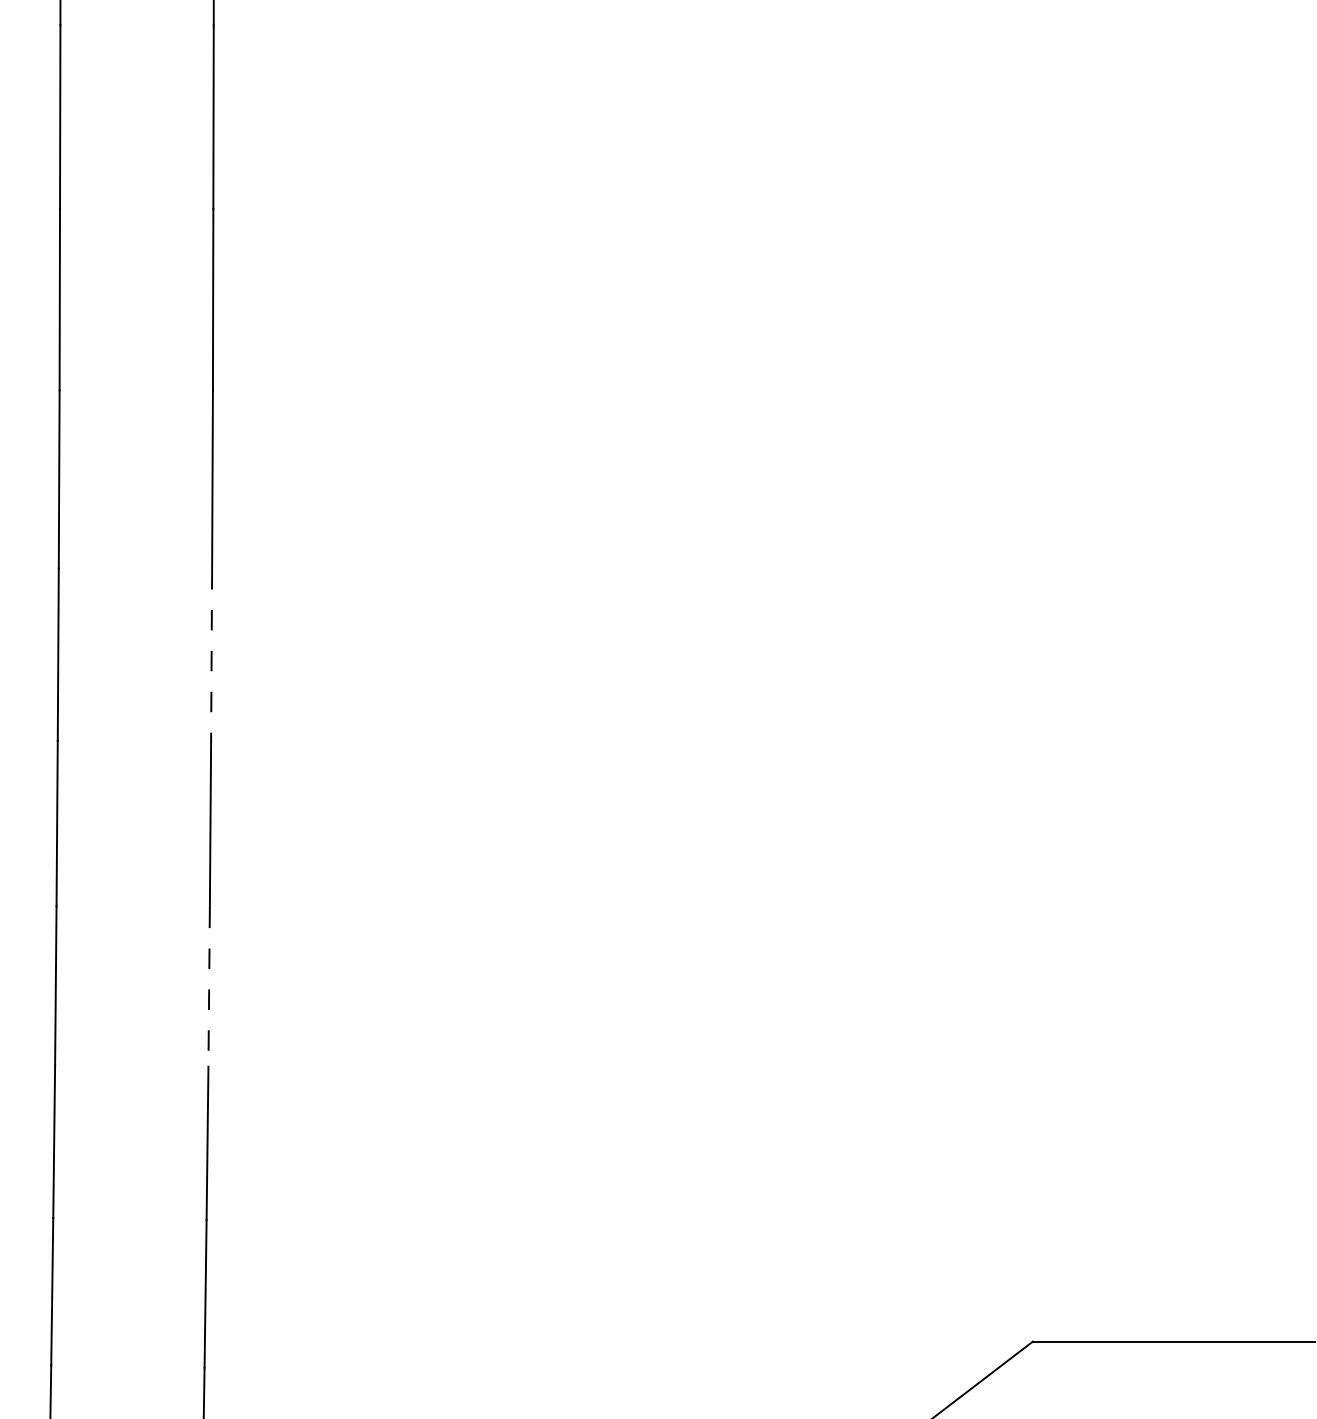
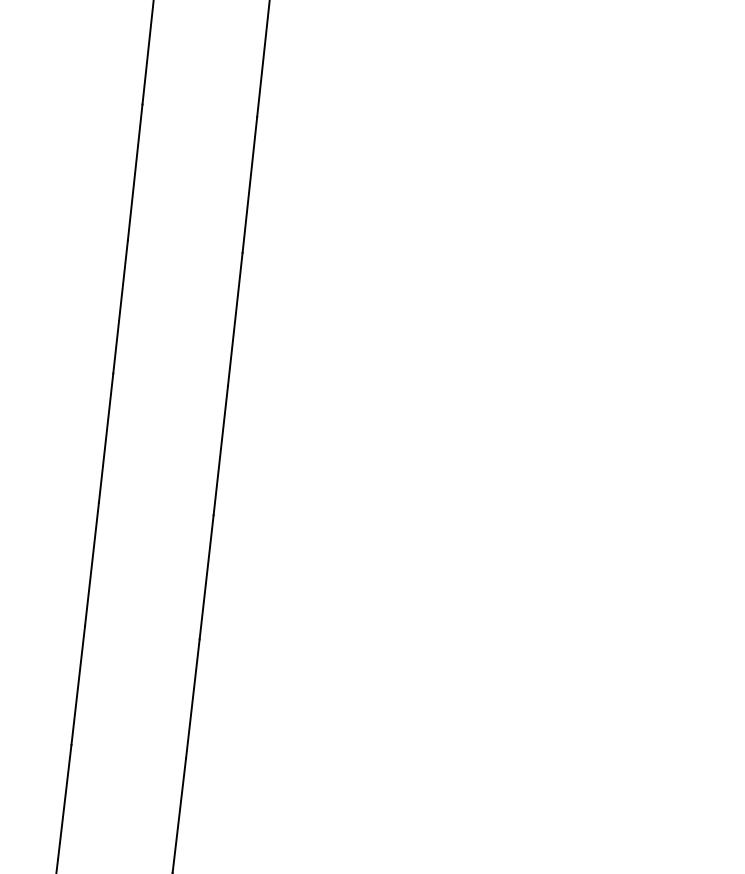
line: (211, 655) -> (220, 450), dashed -> solid
line: (209, 987) -> (193, 699), dashed -> solid

